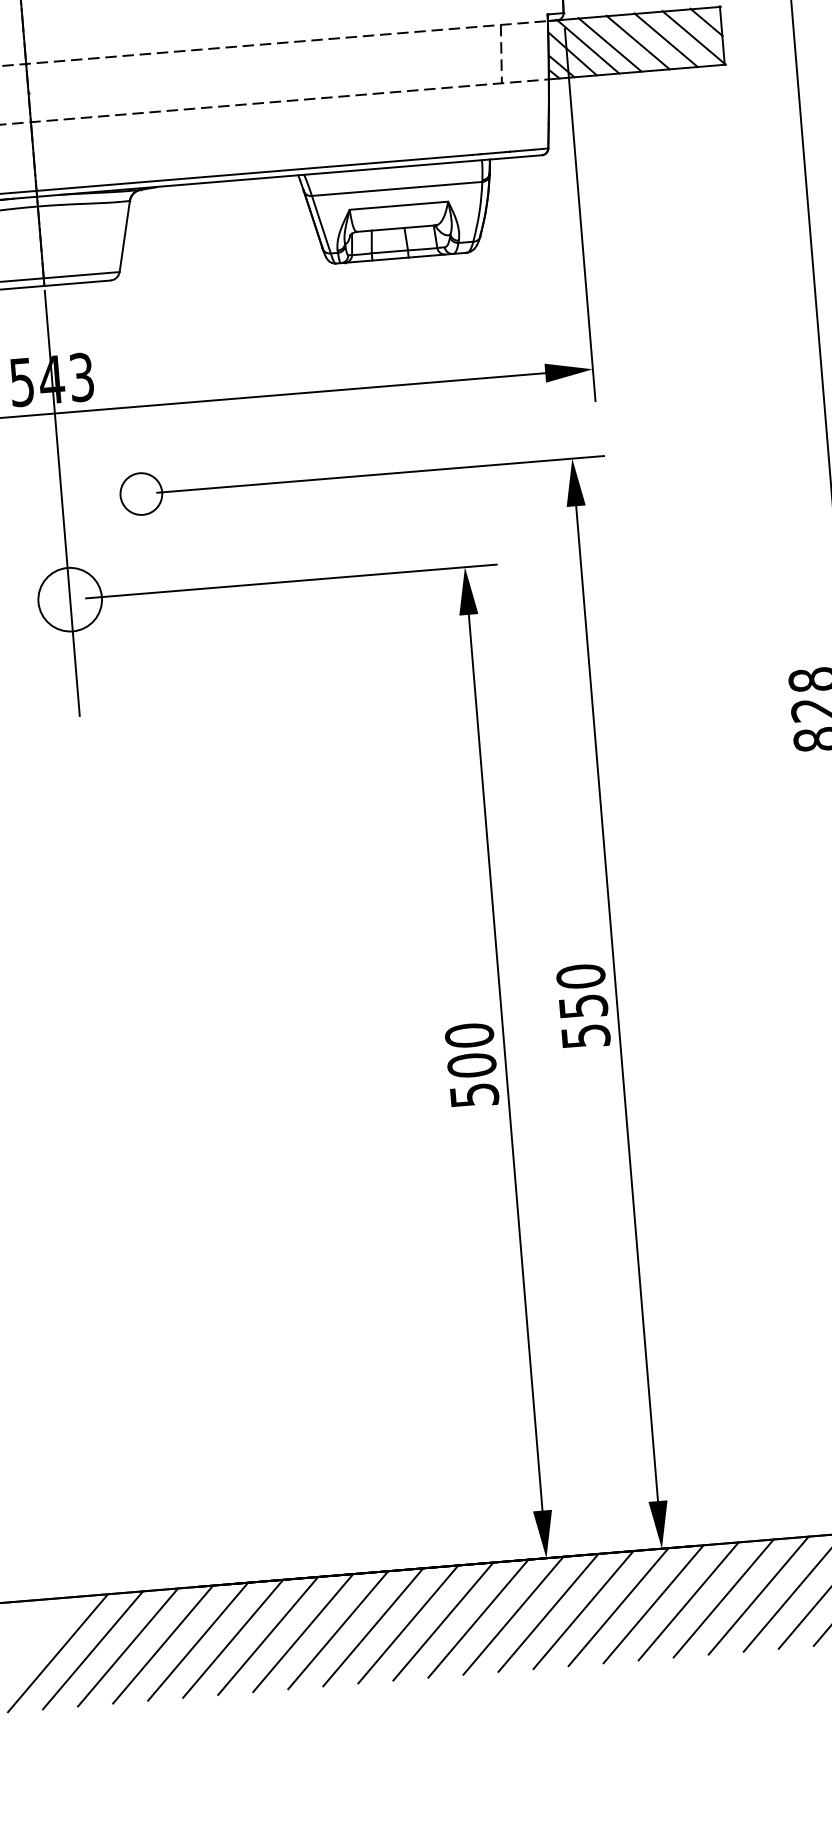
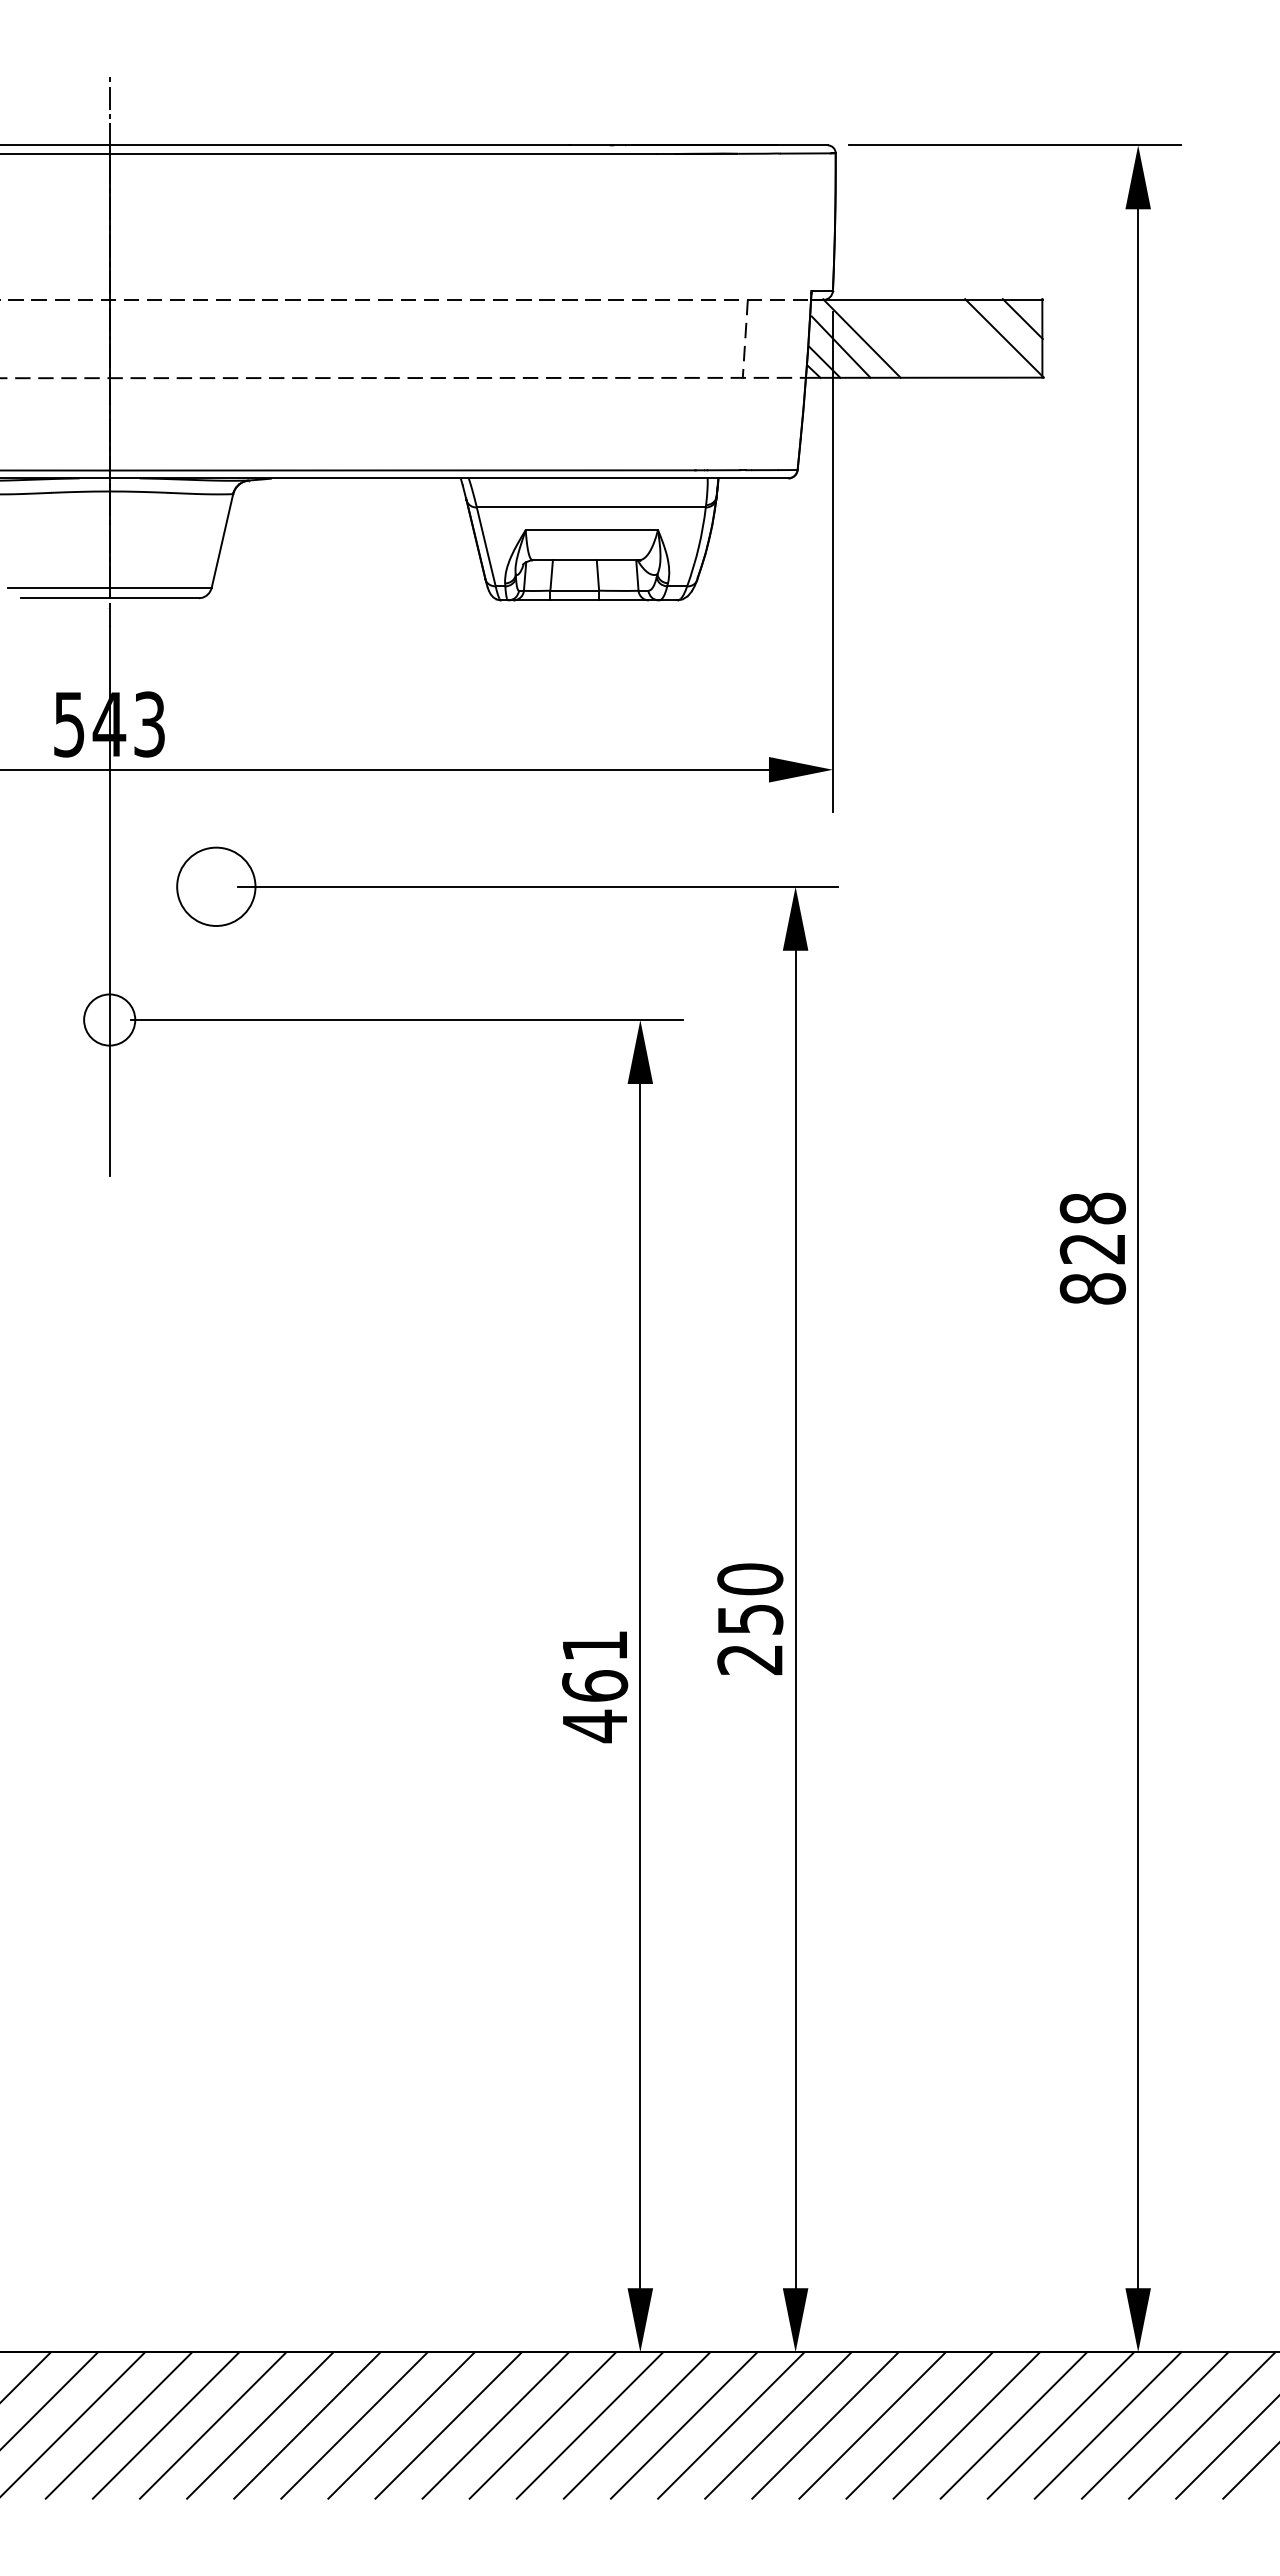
line: (665, 40) -> (966, 338), removed
line: (637, 42) -> (928, 338), removed
line: (610, 44) -> (891, 338), removed
circle: (141, 493) -> (216, 886), size x1.4
circle: (70, 599) -> (109, 1019), size x0.6
text: (586, 1036) -> (750, 1660), 550 -> 250
text: (472, 1065) -> (595, 1686), 500 -> 461

